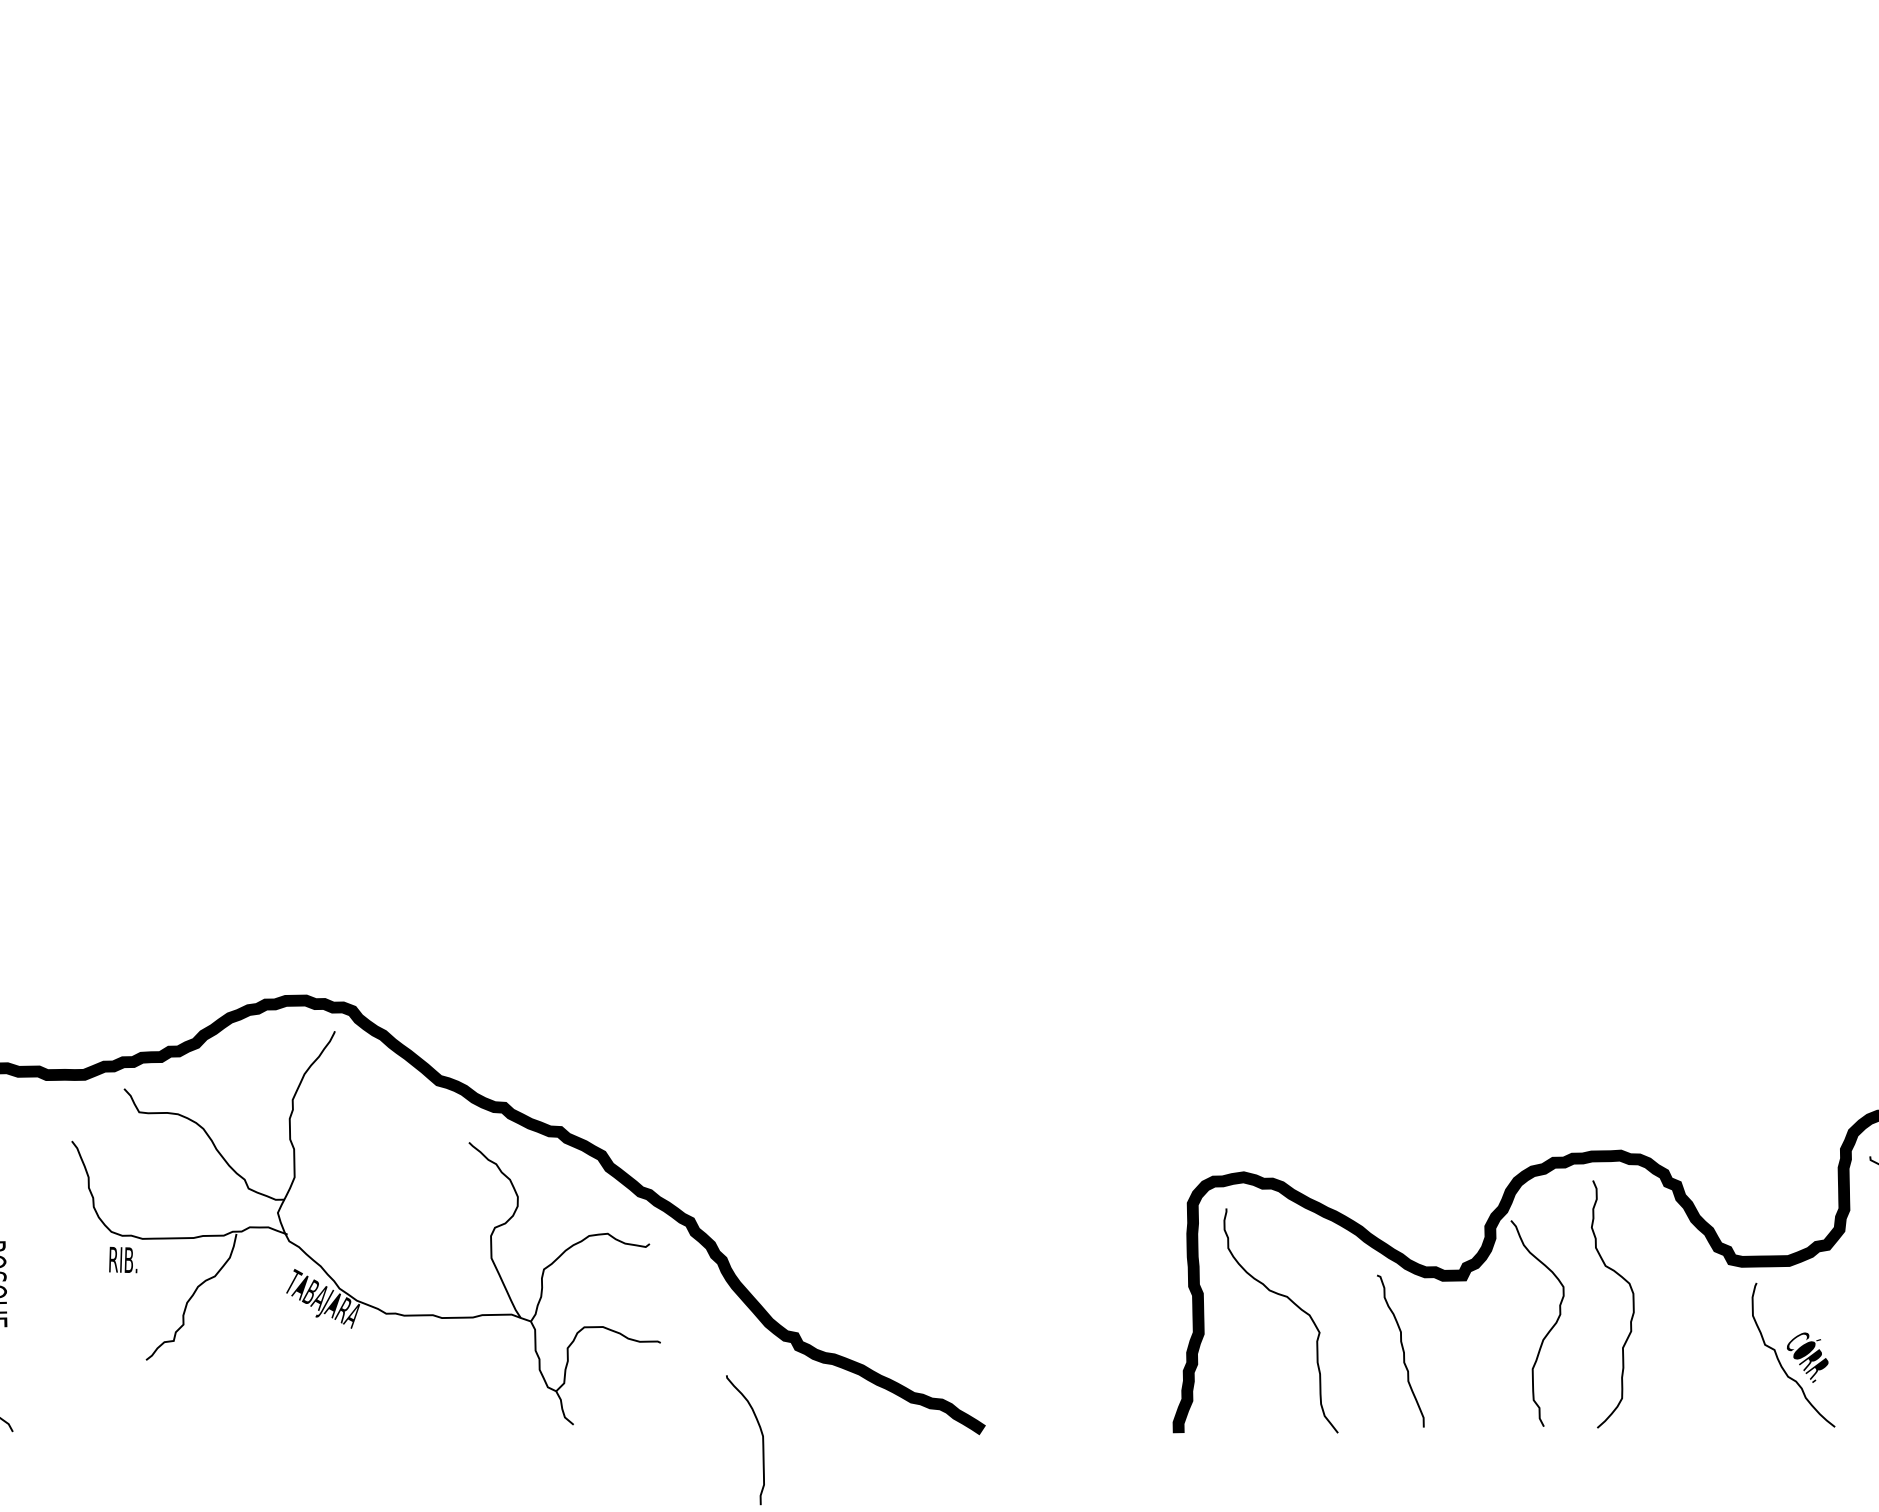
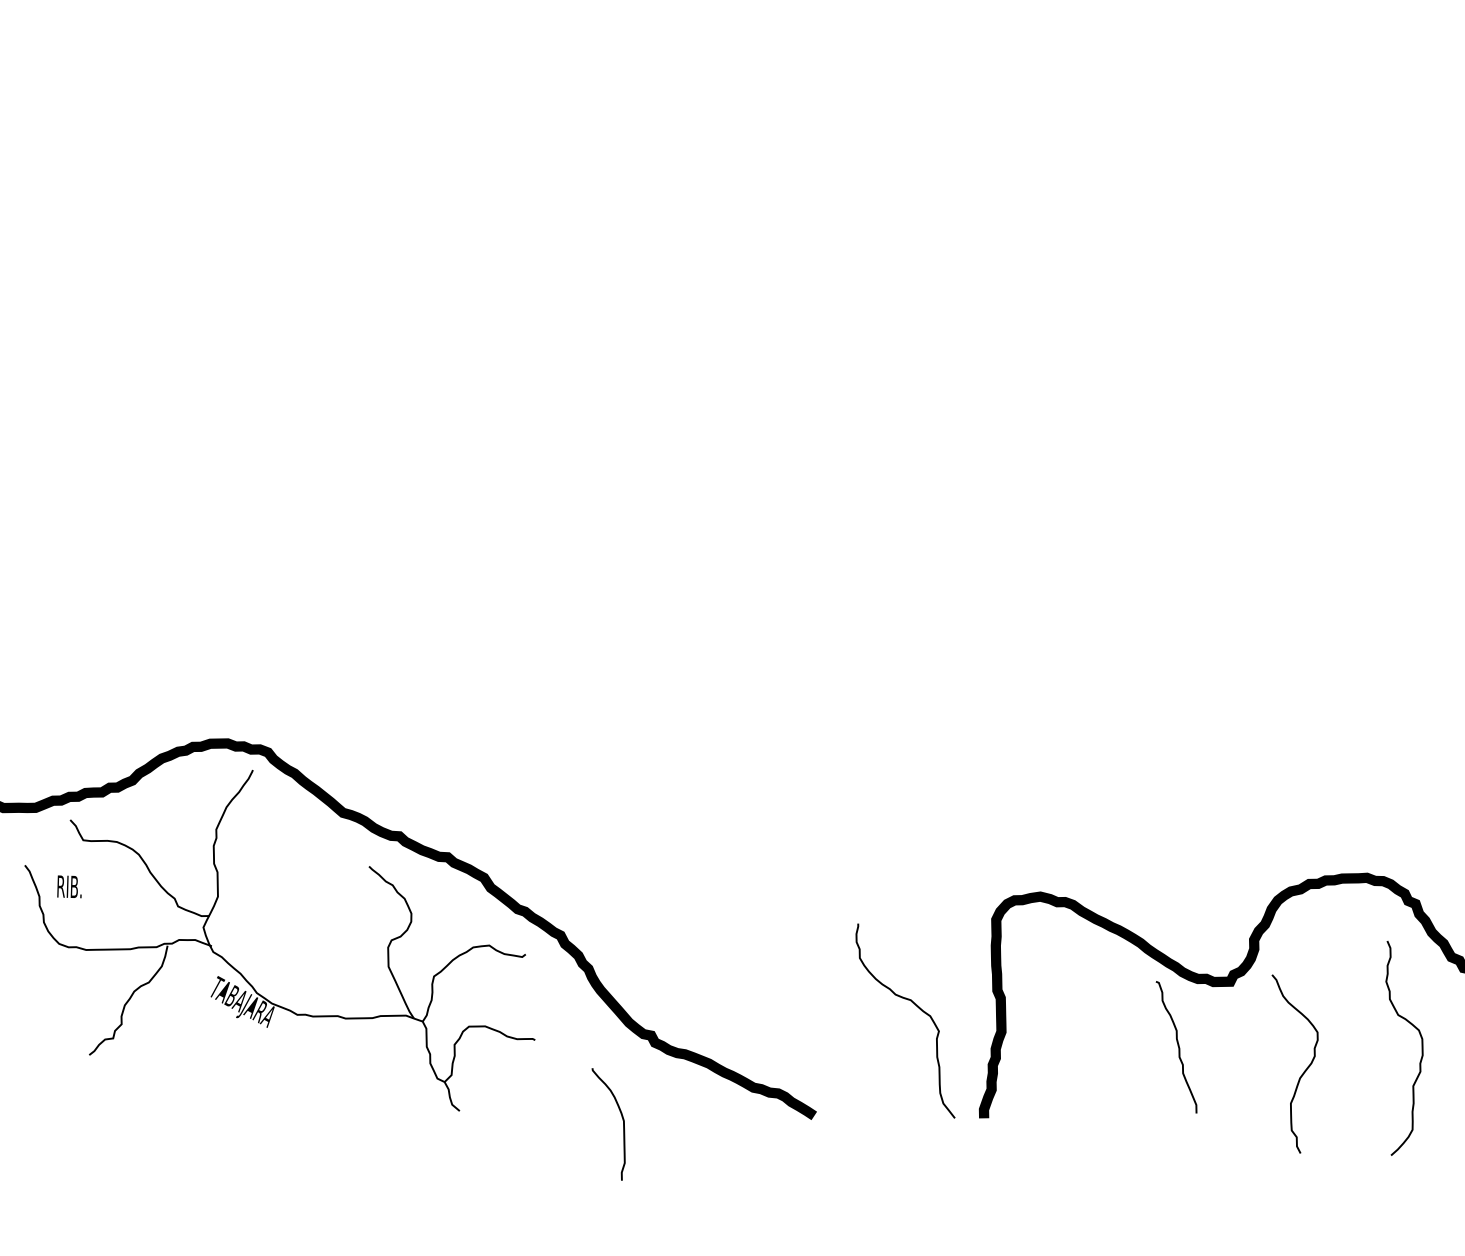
text: (123, 1259) -> (69, 886), moved
curve: (1291, 1302) -> (914, 1005), moved
curve: (1632, 1304) -> (1421, 1048), moved
curve: (1549, 1329) -> (1305, 1069), moved

